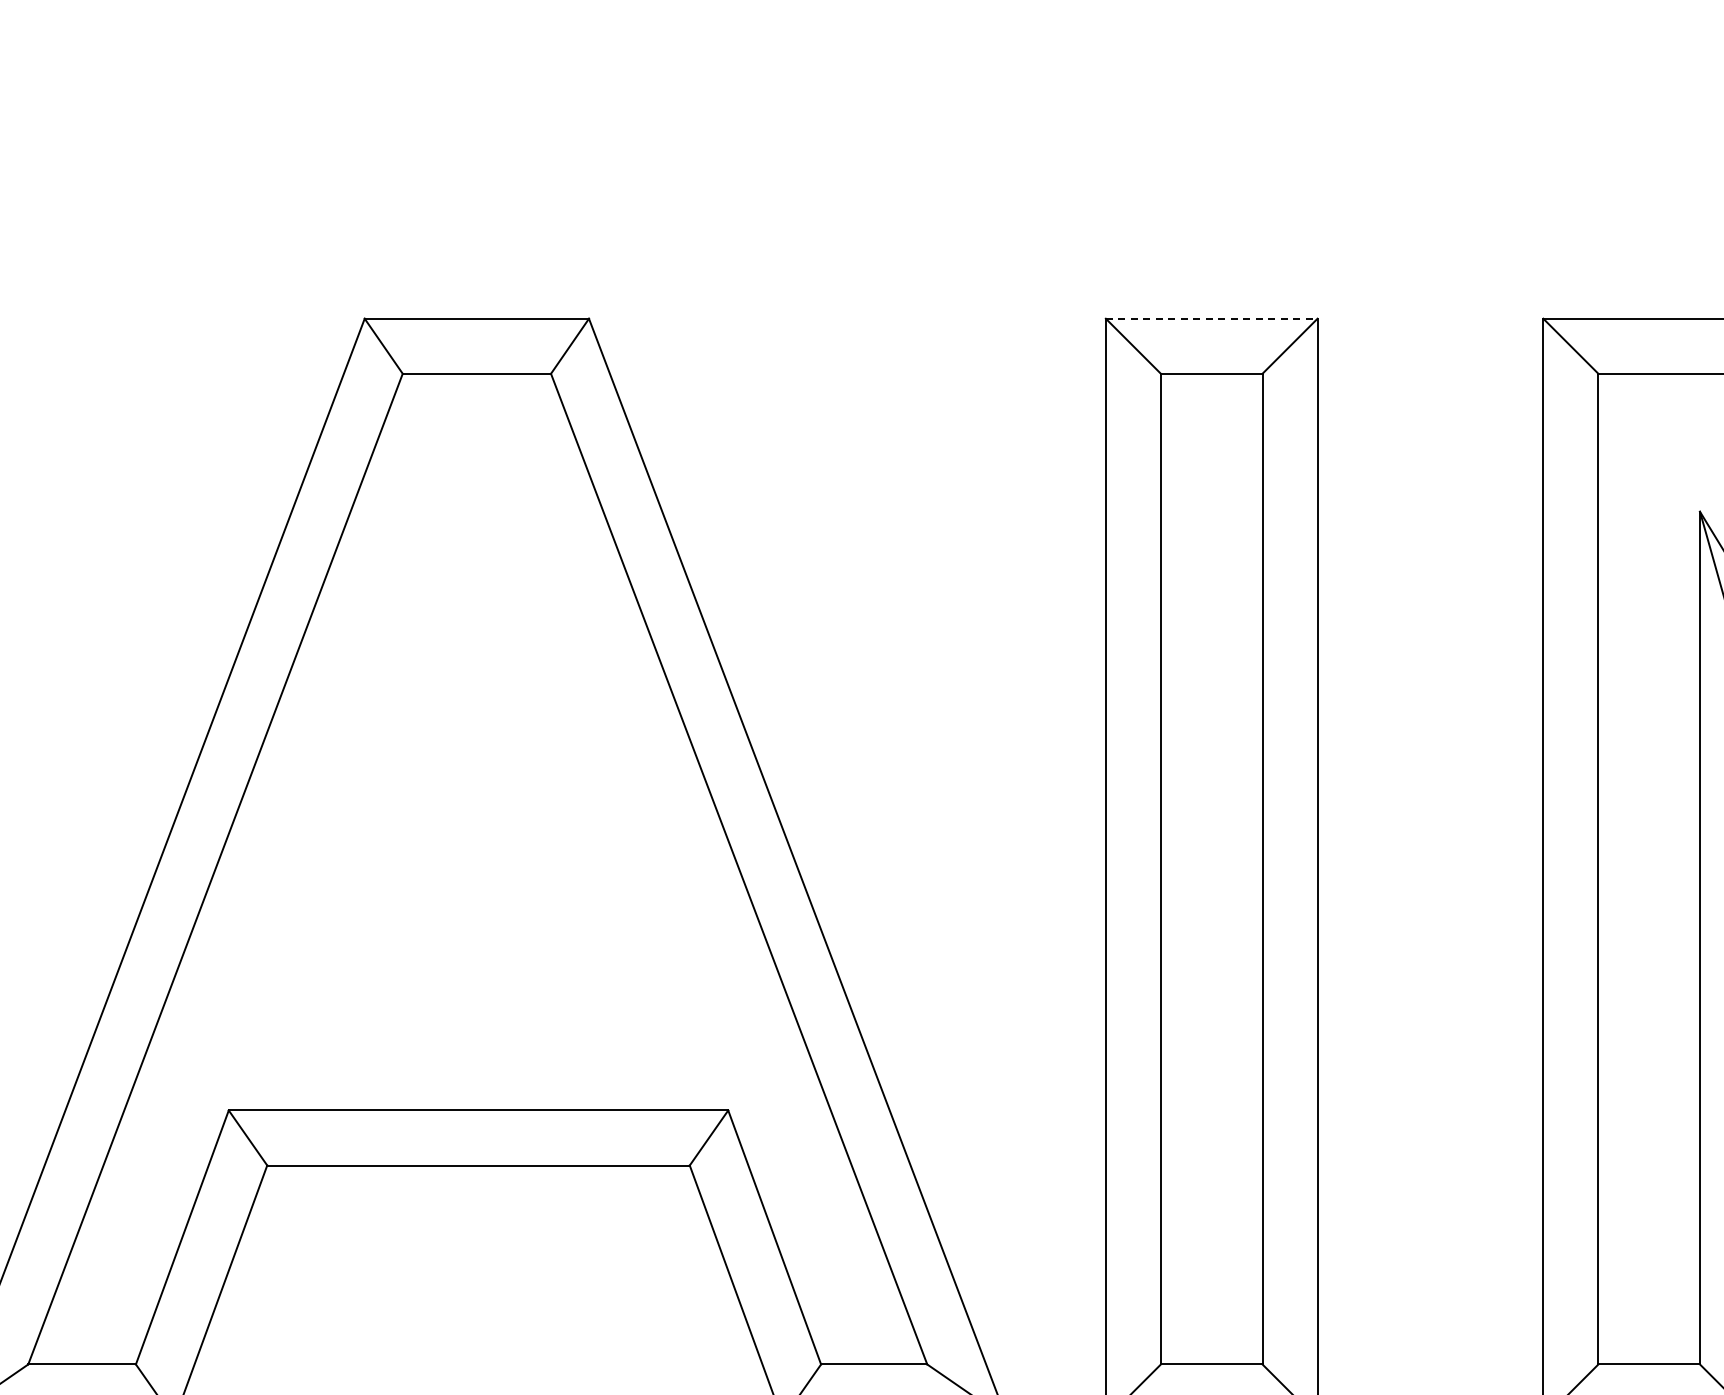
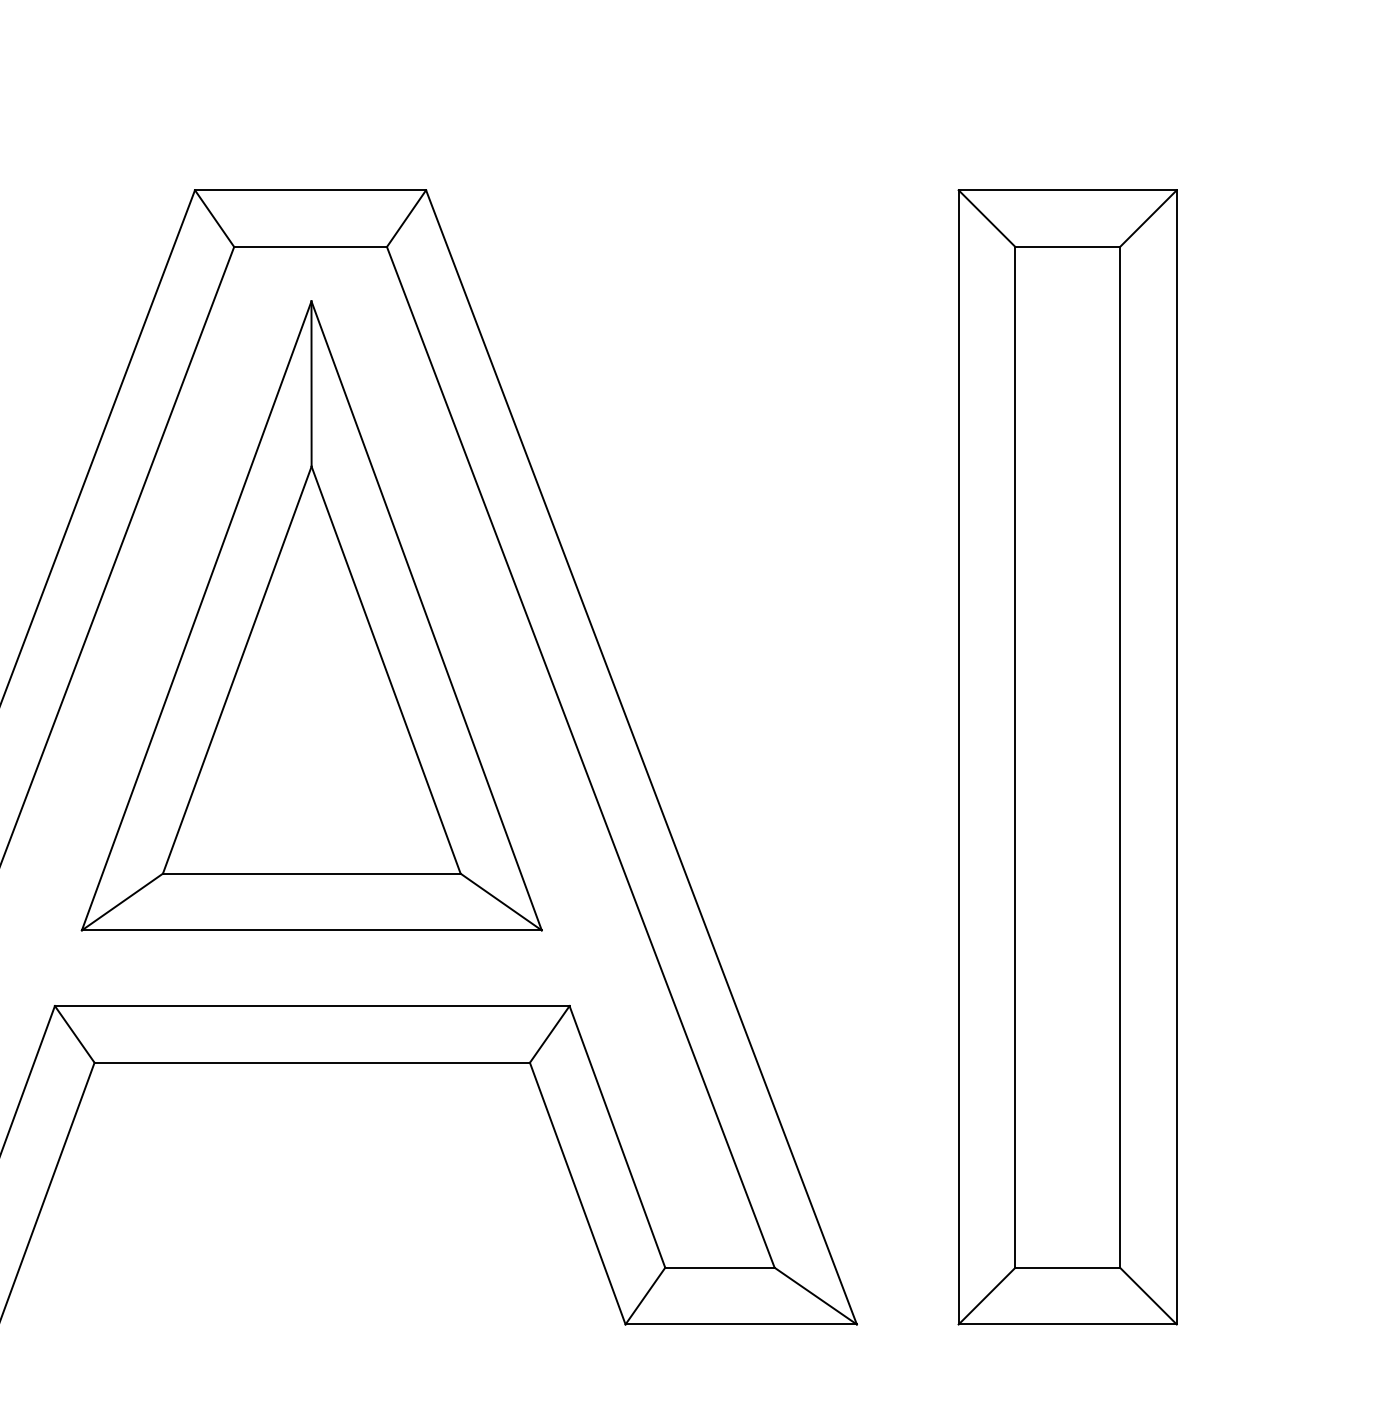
line: (1211, 318) -> (1067, 190), dashed -> solid
part: (477, 731) -> (311, 615), added

